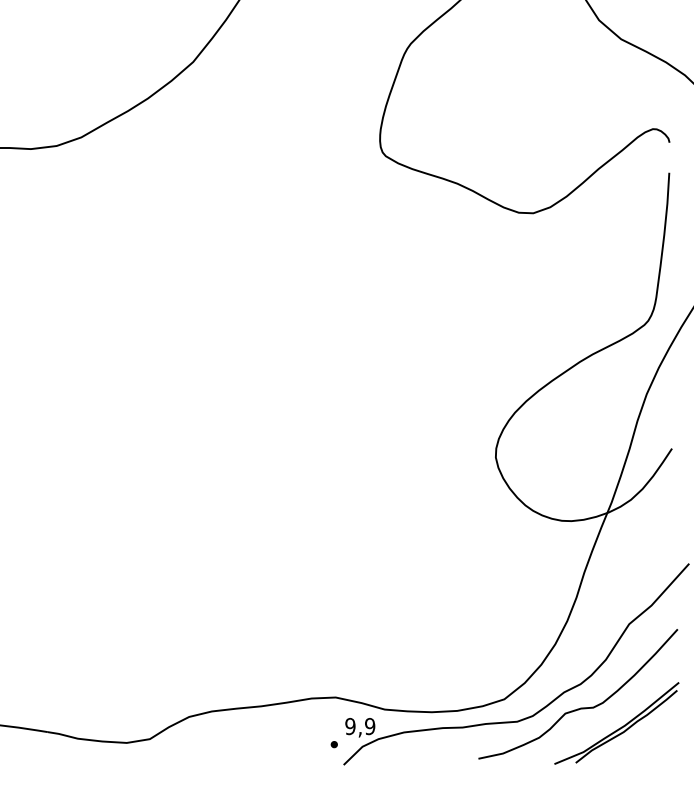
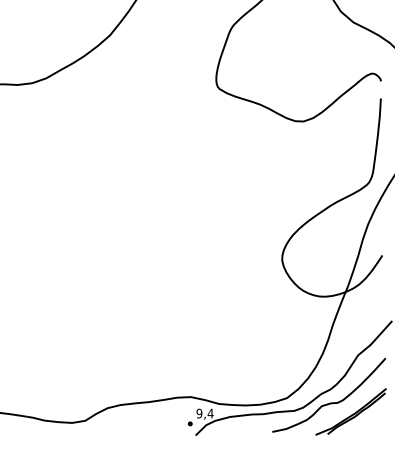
text: (369, 726) -> (210, 413), 9,9 -> 9,4

